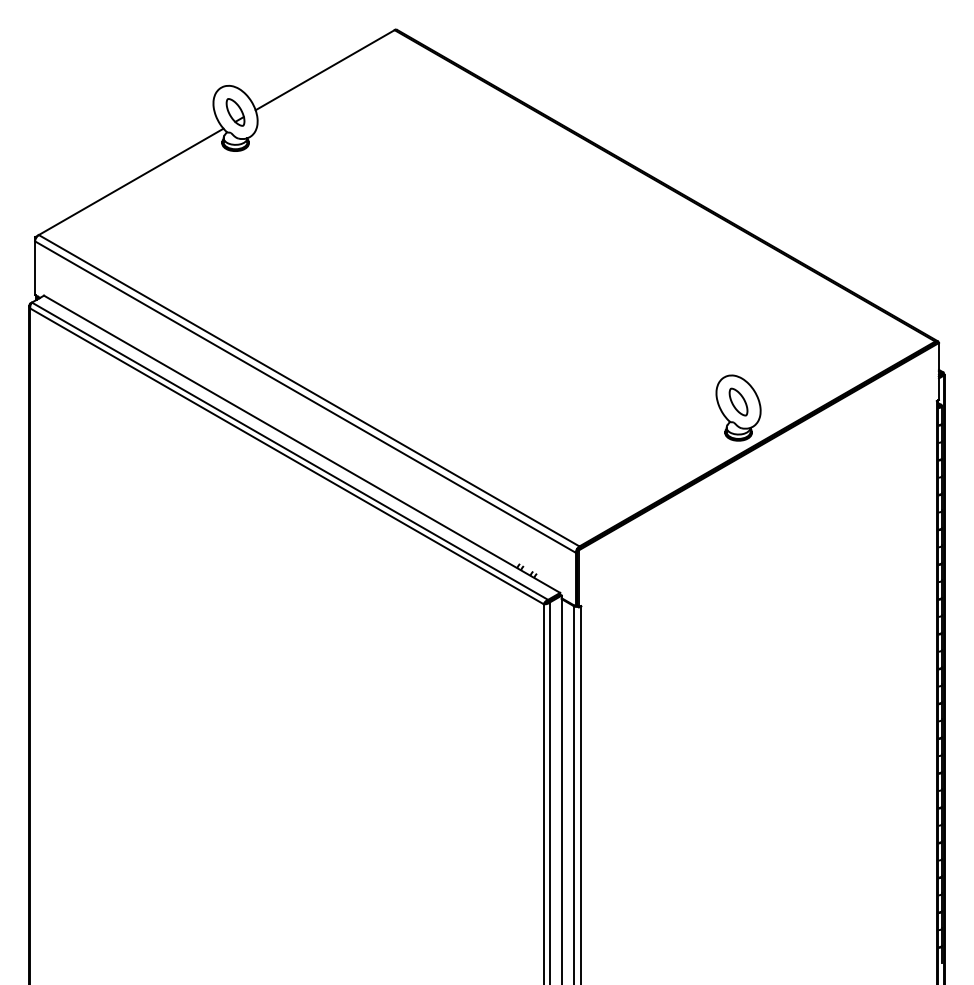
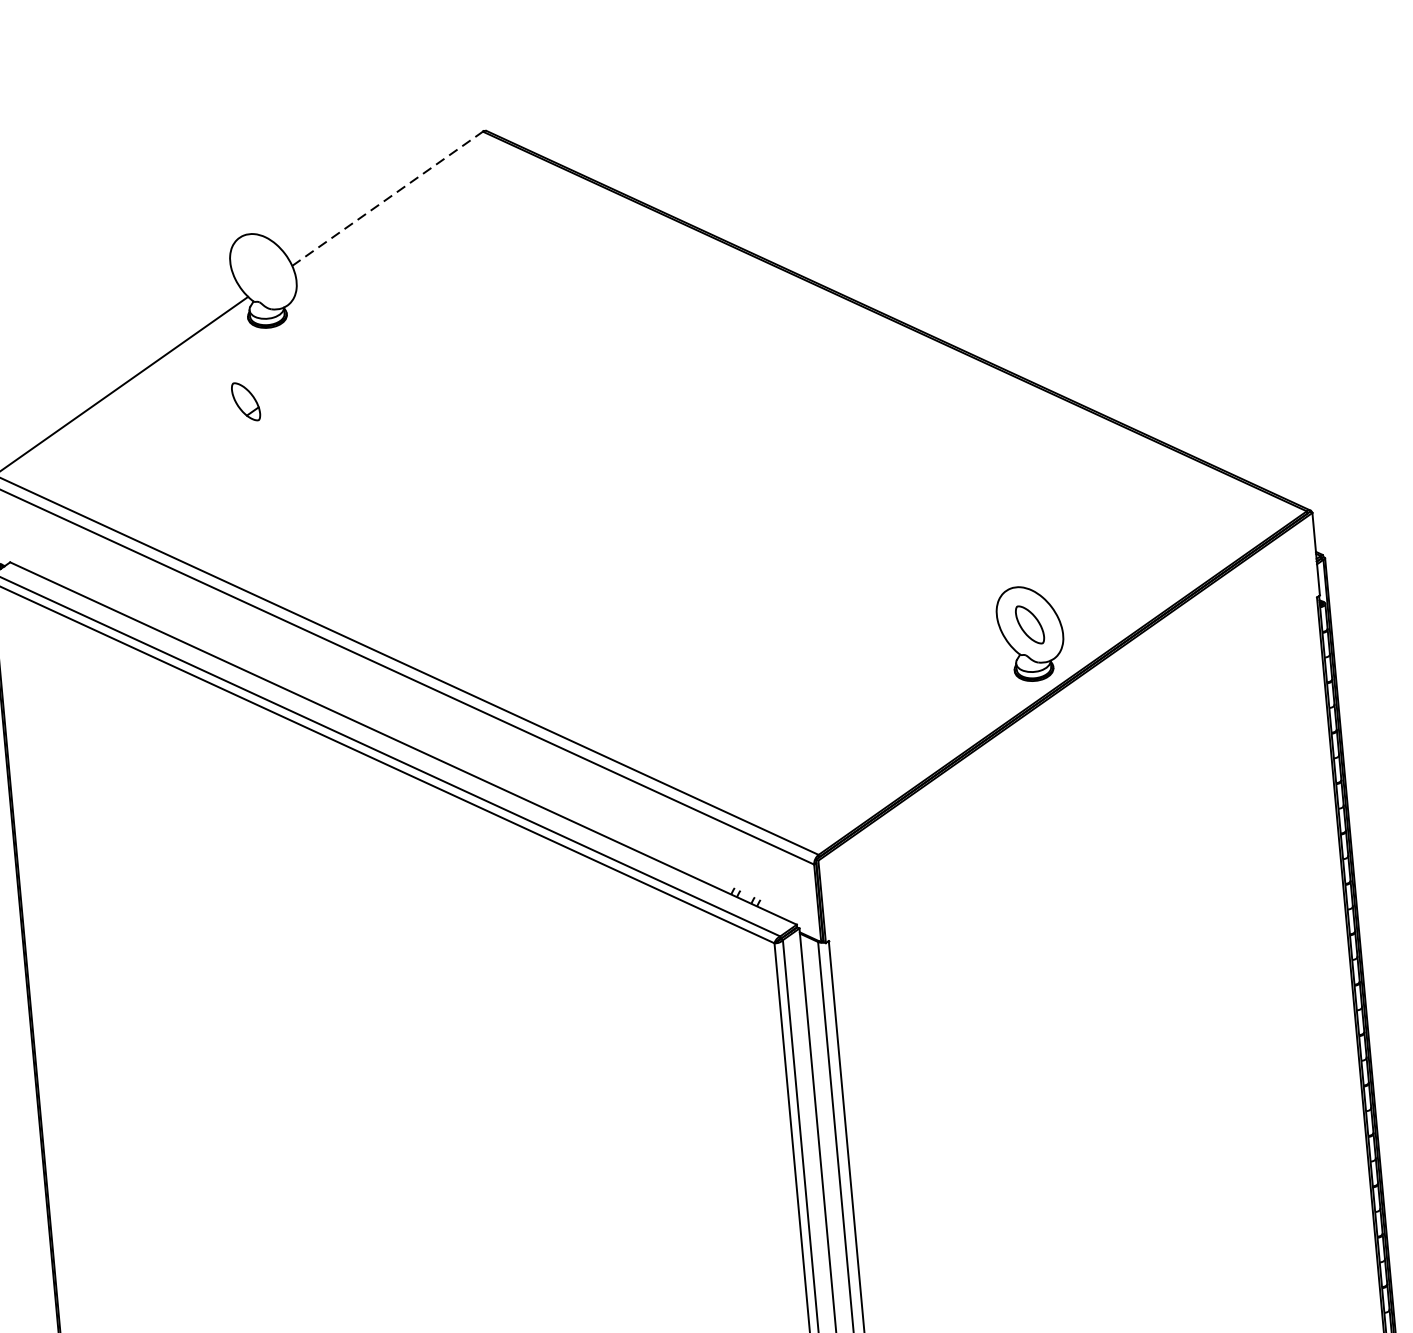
line: (325, 69) -> (388, 197), solid -> dashed
part: (235, 112) -> (245, 401), moved

